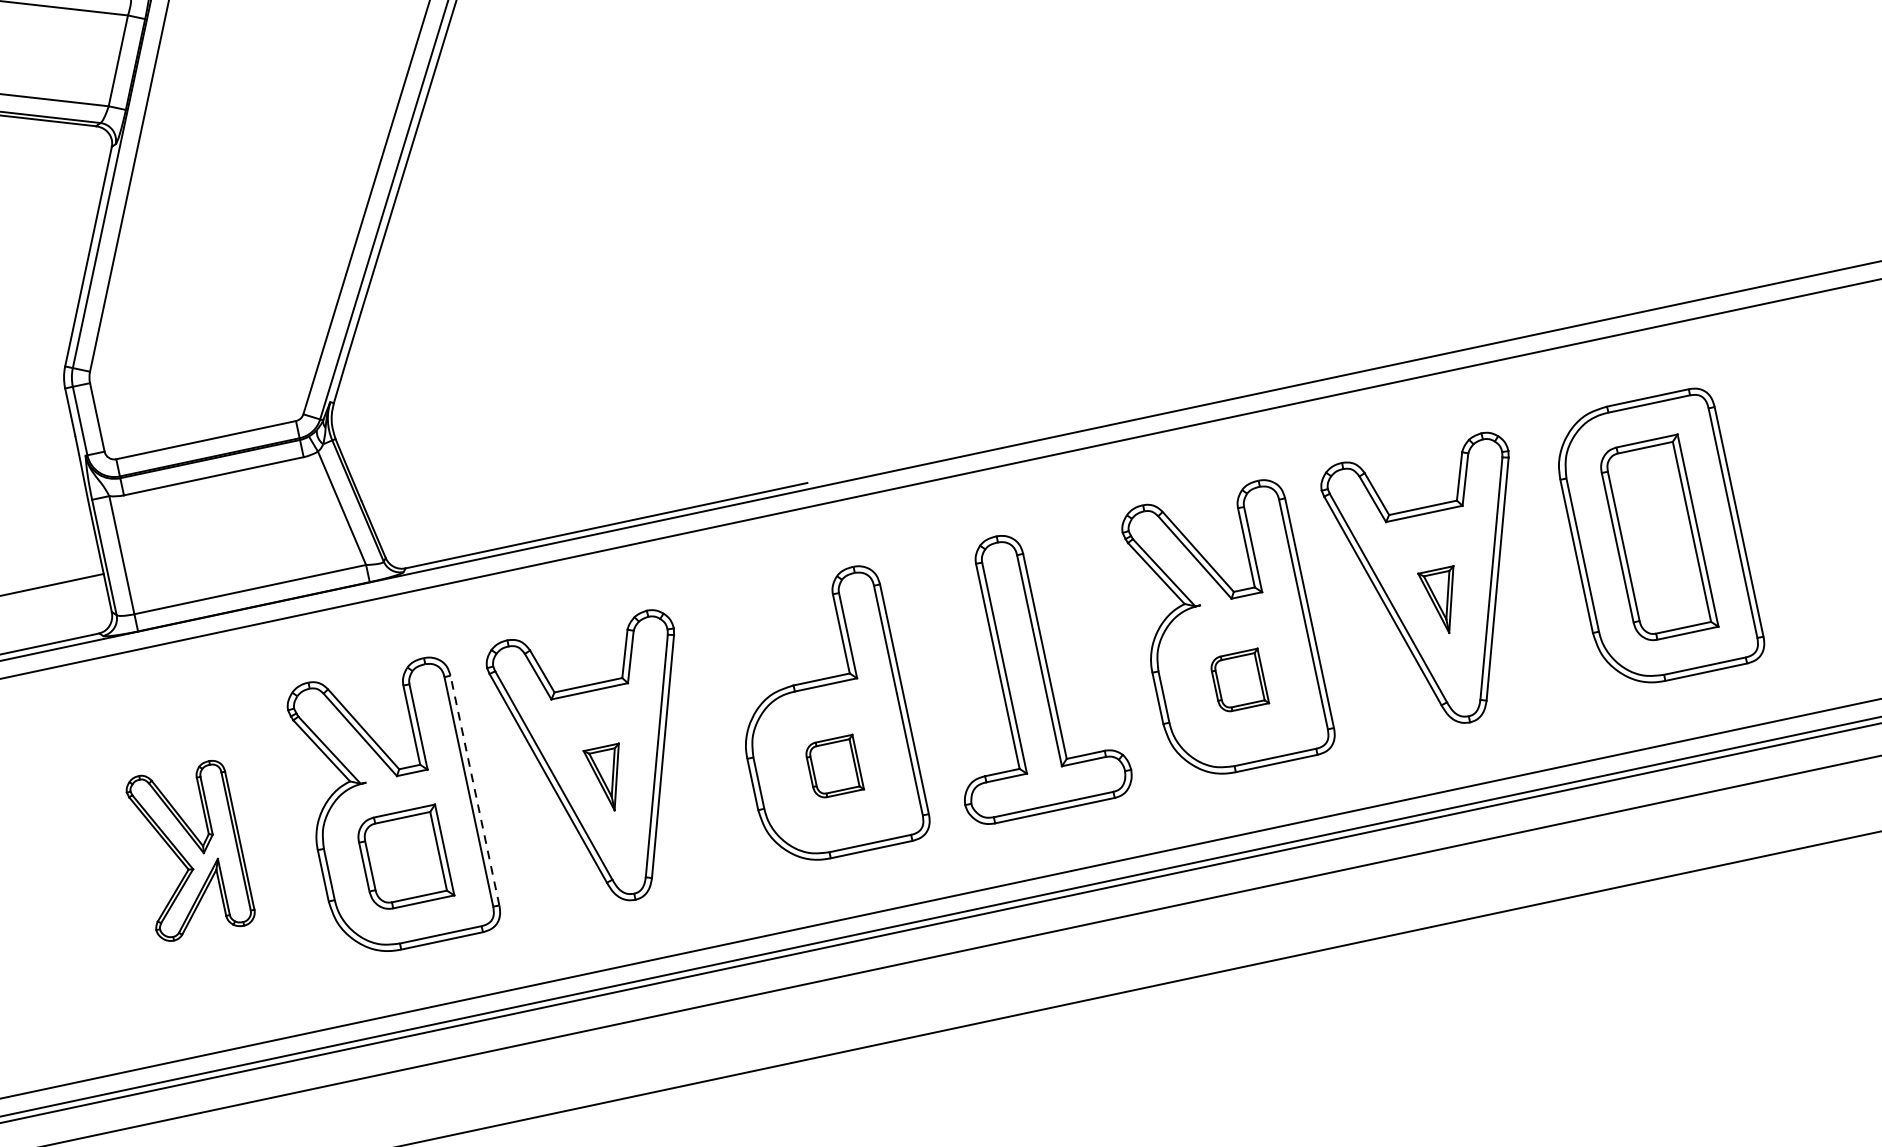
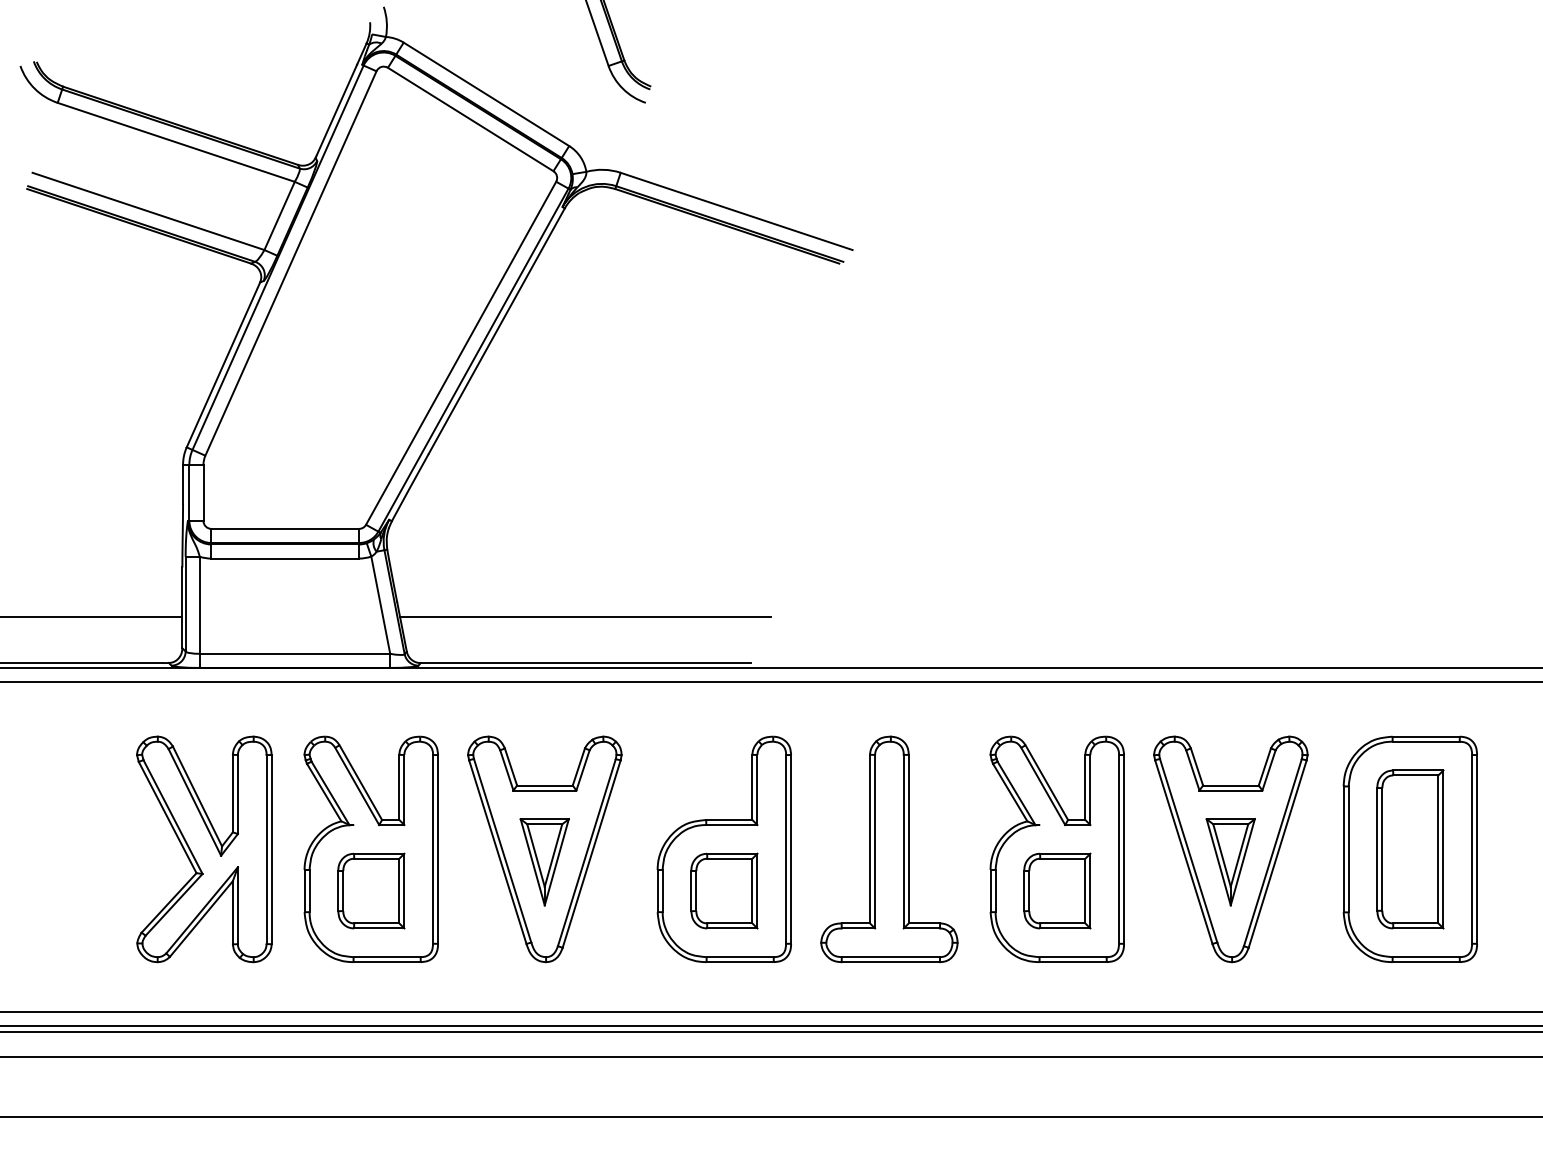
line: (594, 470) -> (585, 617), added
part: (1442, 601) -> (1230, 862), size x1.67
part: (1239, 680) -> (1057, 890), size x1.67
part: (834, 766) -> (724, 890), size x1.67
part: (607, 778) -> (544, 862), size x1.67
line: (475, 789) -> (438, 848), dashed -> solid
part: (190, 851) -> (204, 849), size x1.67

